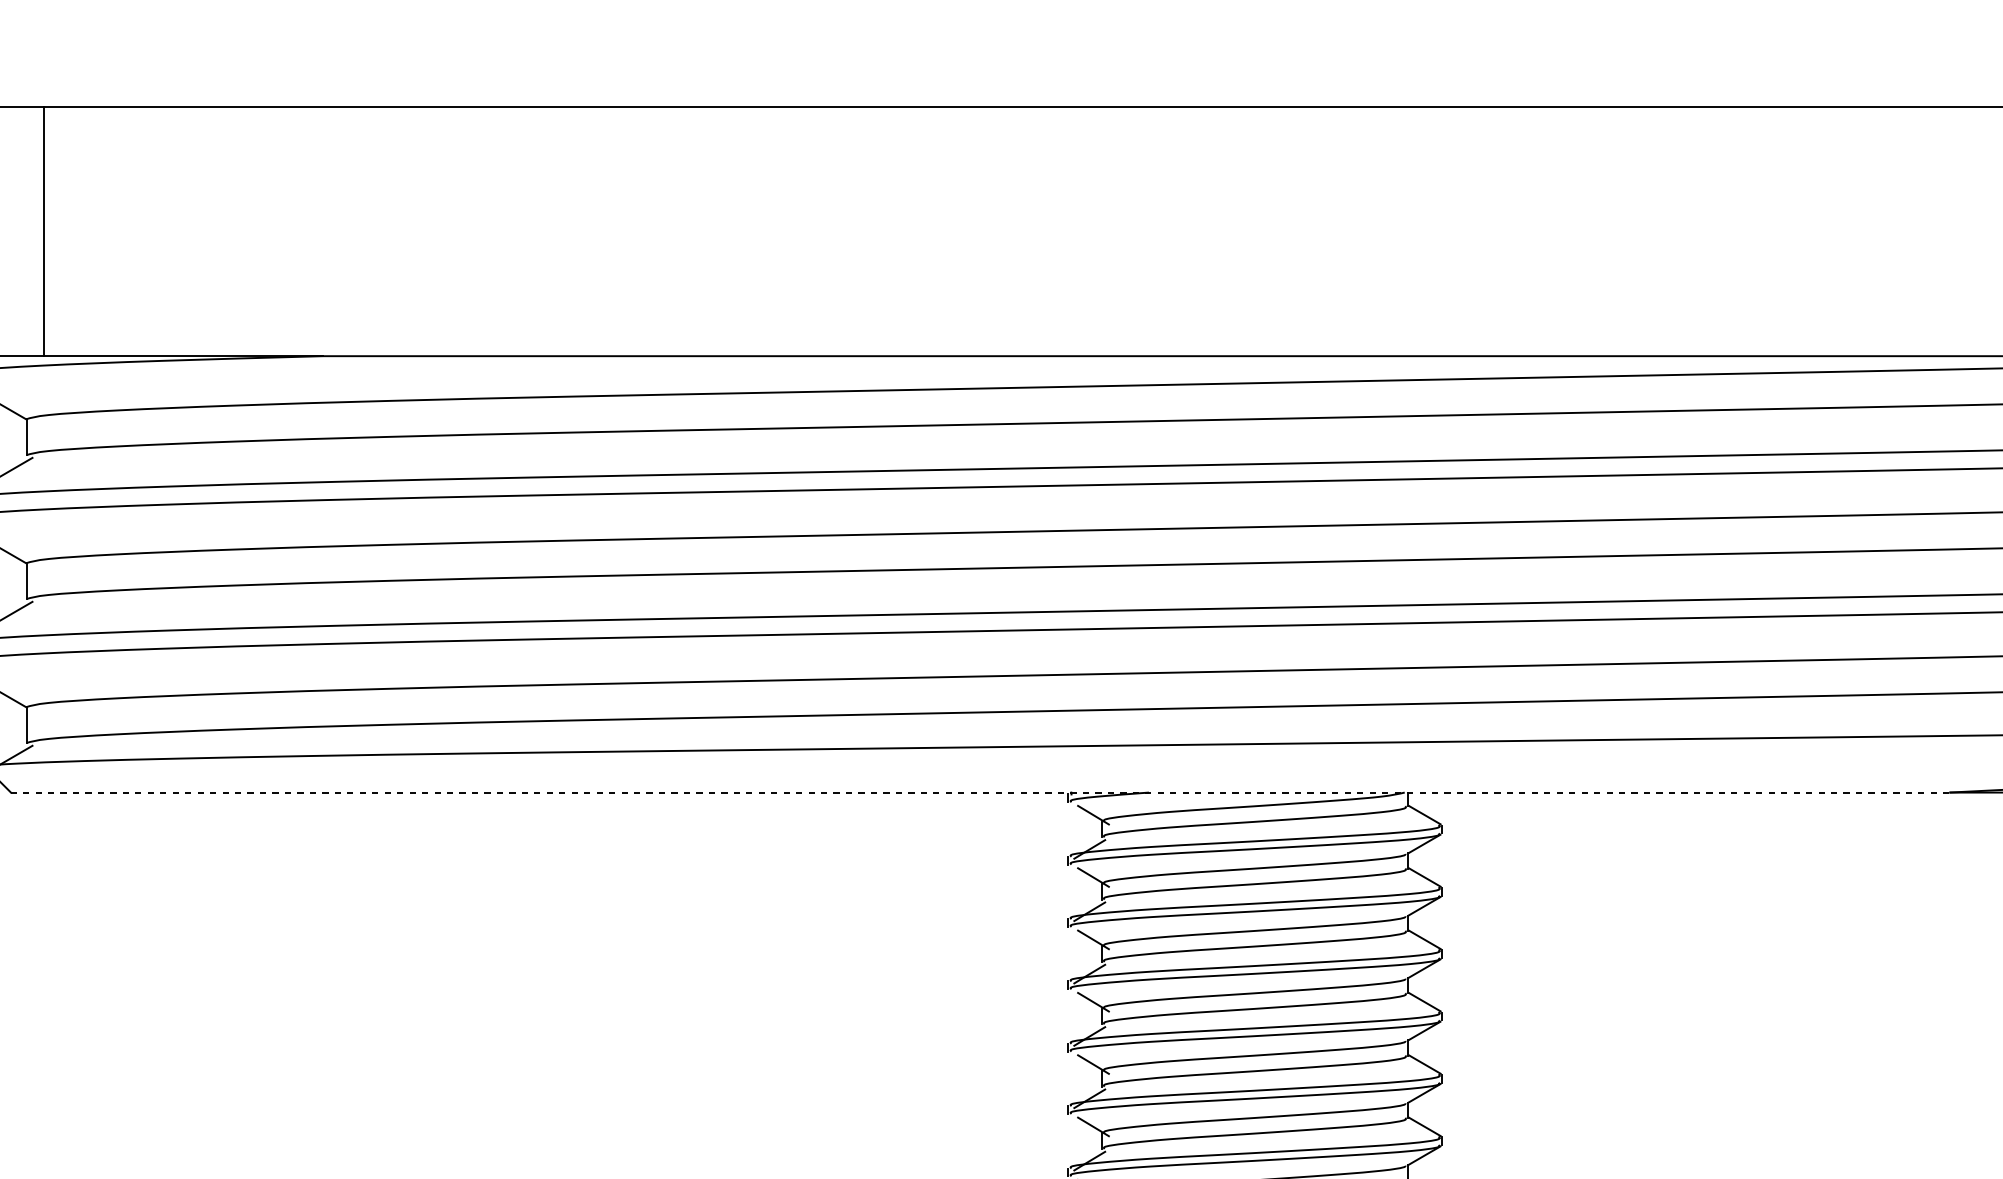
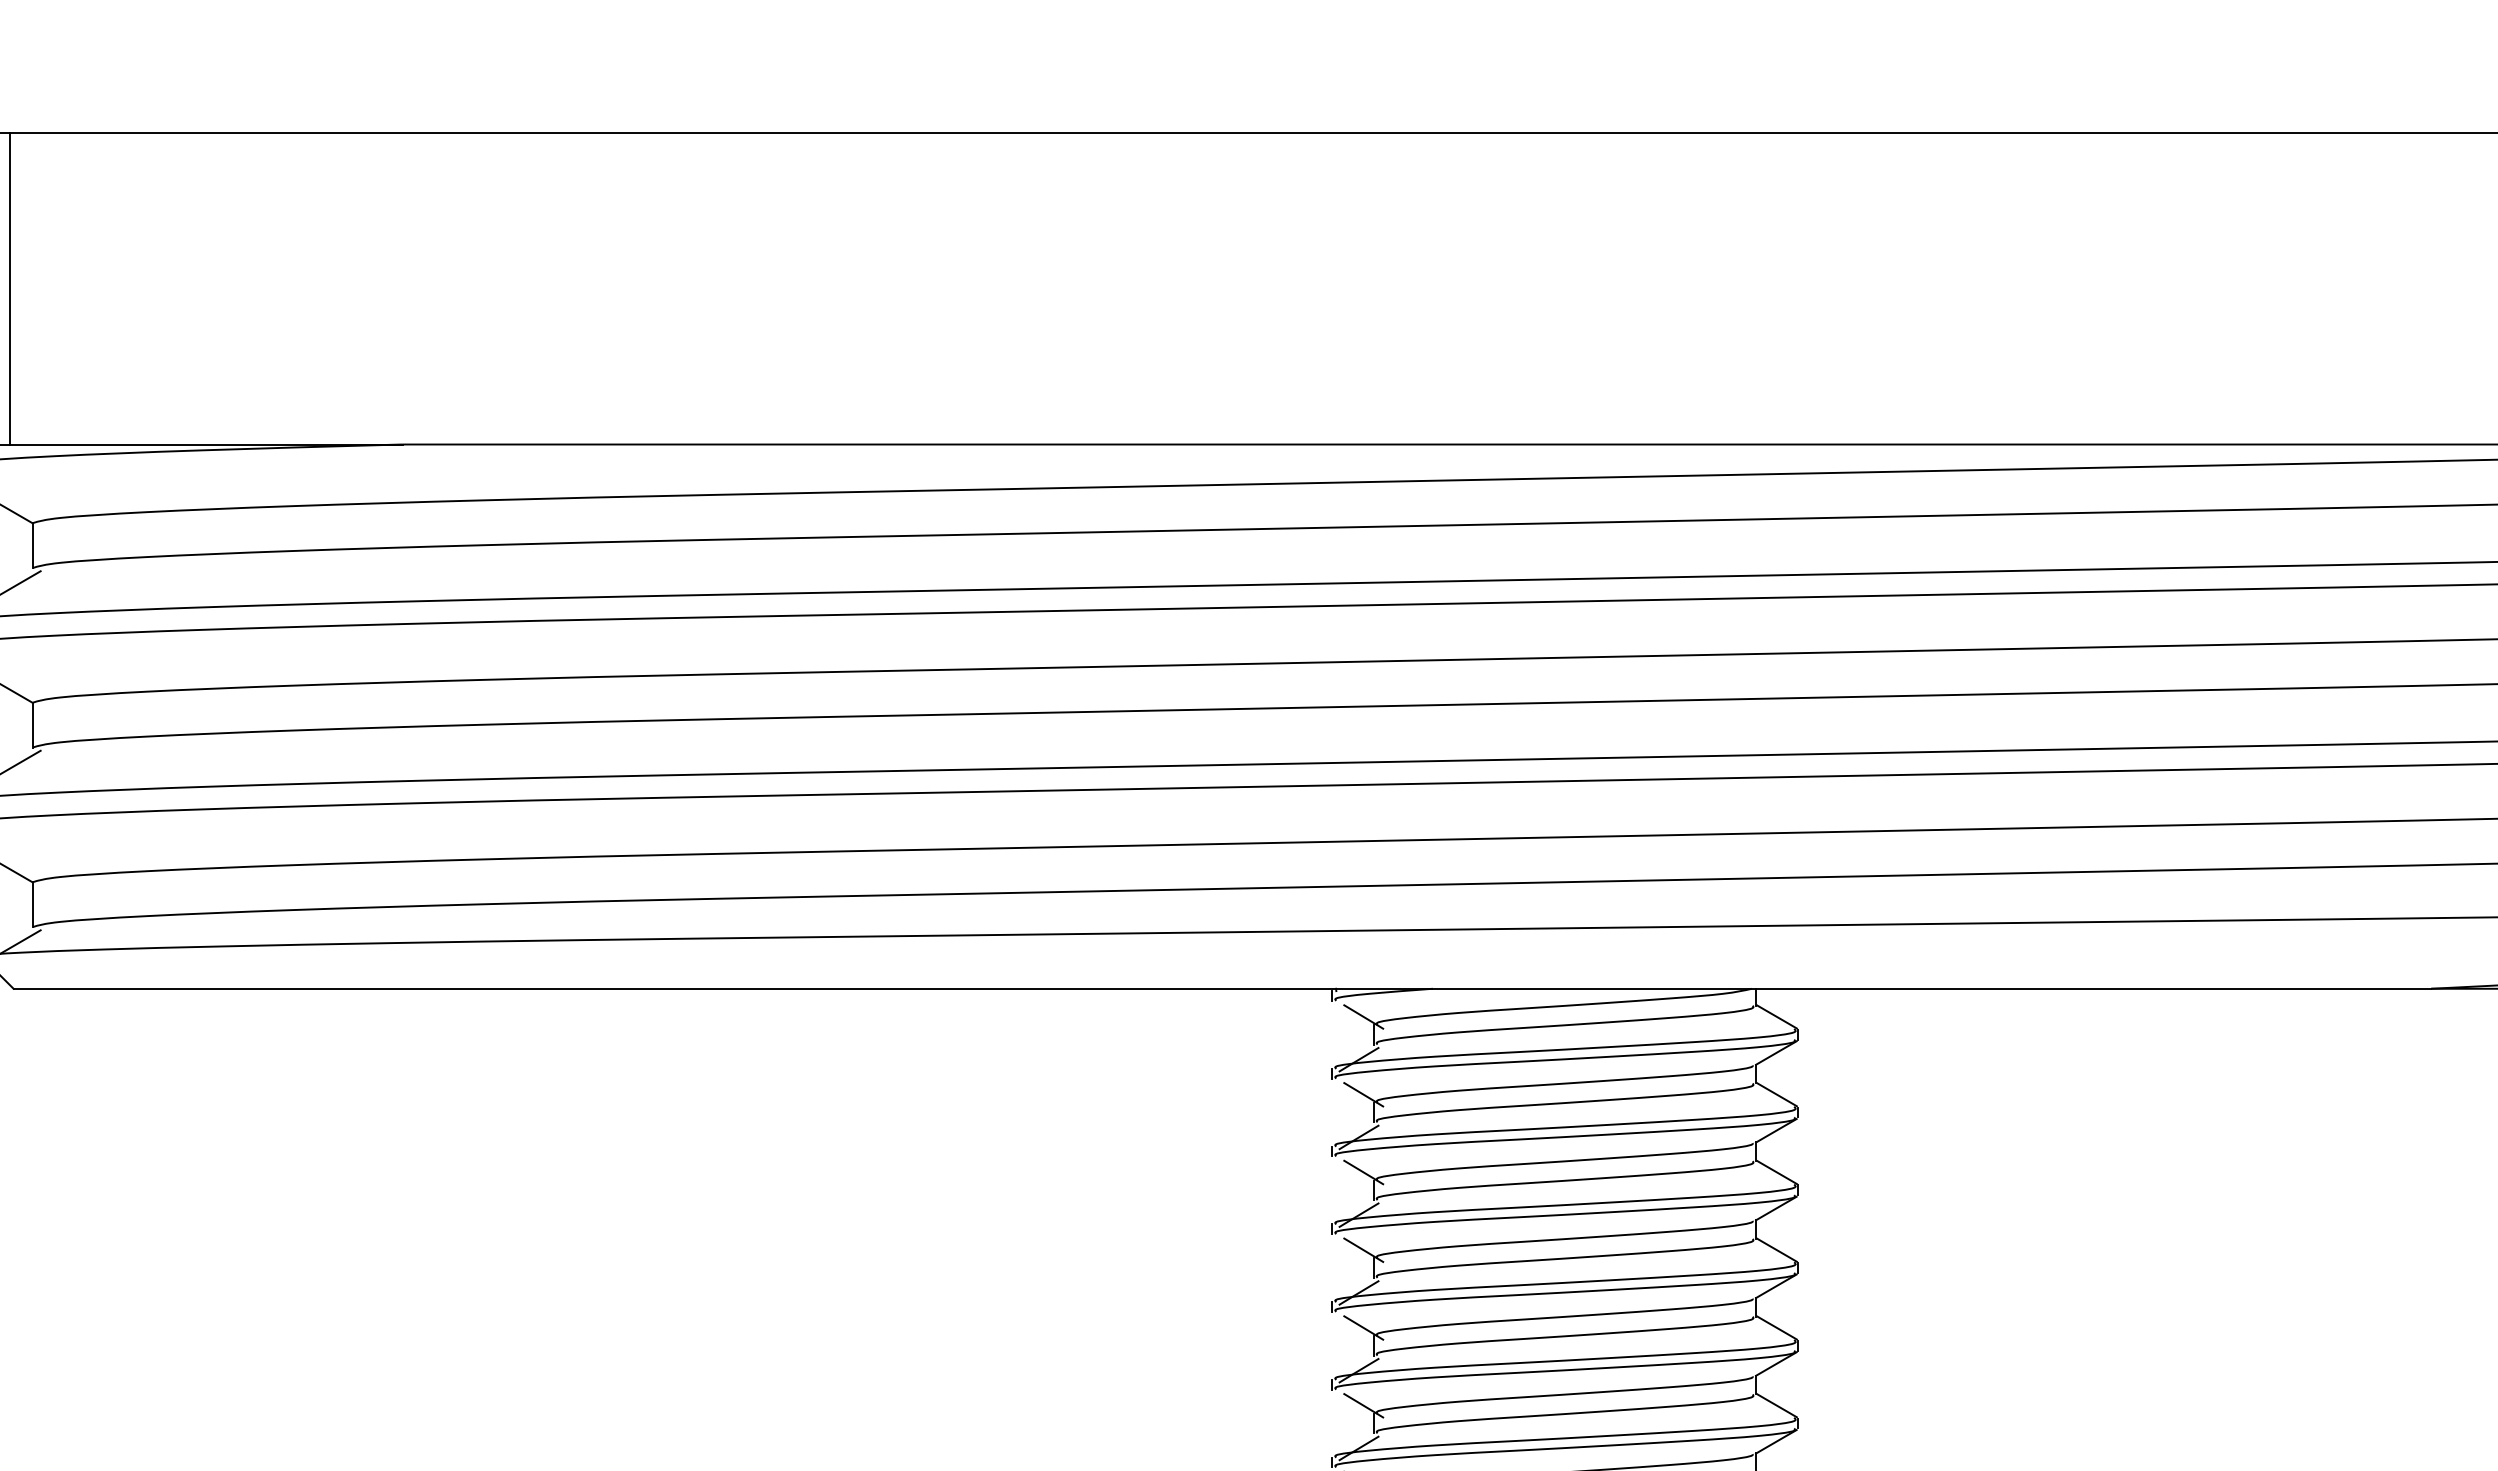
line: (44, 231) -> (10, 288), moved
line: (980, 792) -> (1222, 988), dashed -> solid

